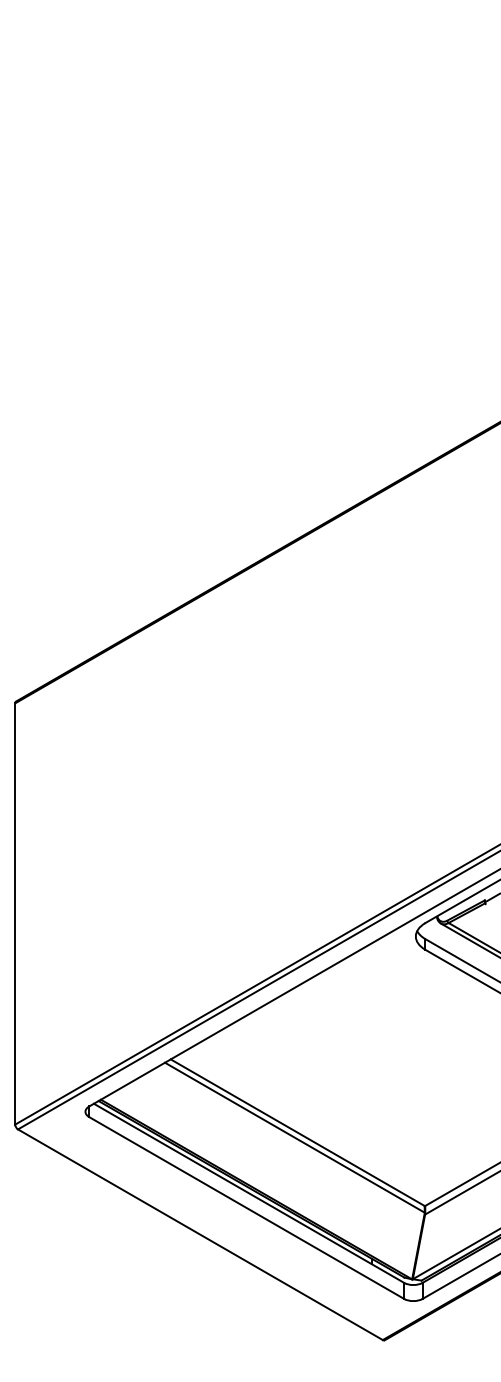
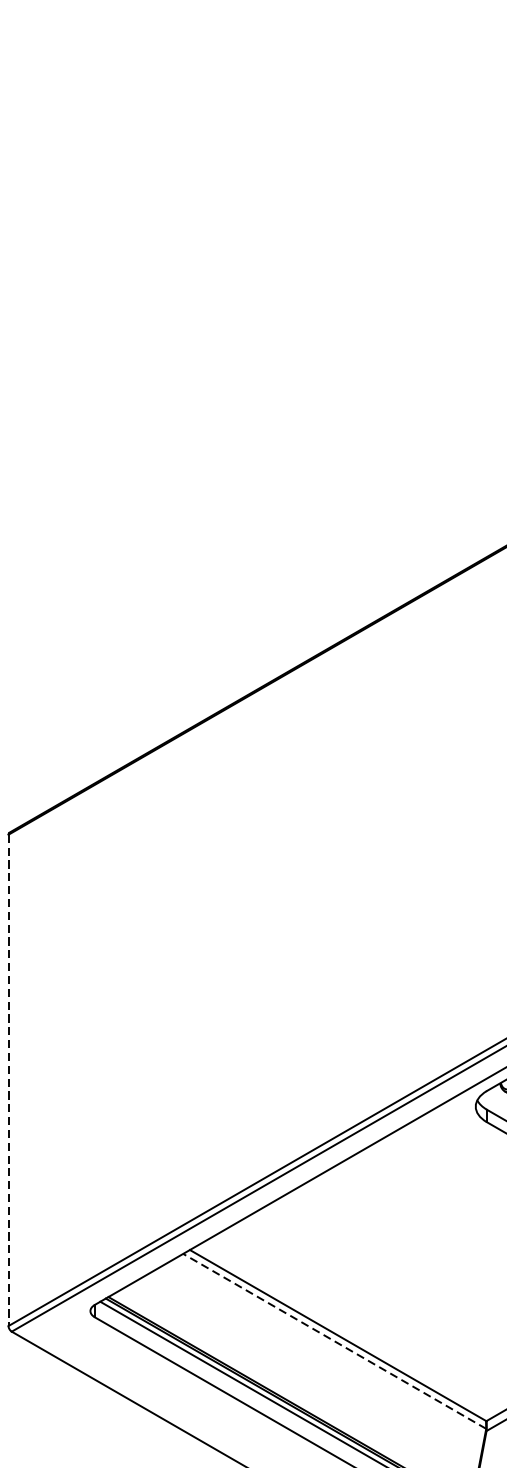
line: (15, 913) -> (8, 1079), solid -> dashed
line: (294, 1137) -> (334, 1341), solid -> dashed

